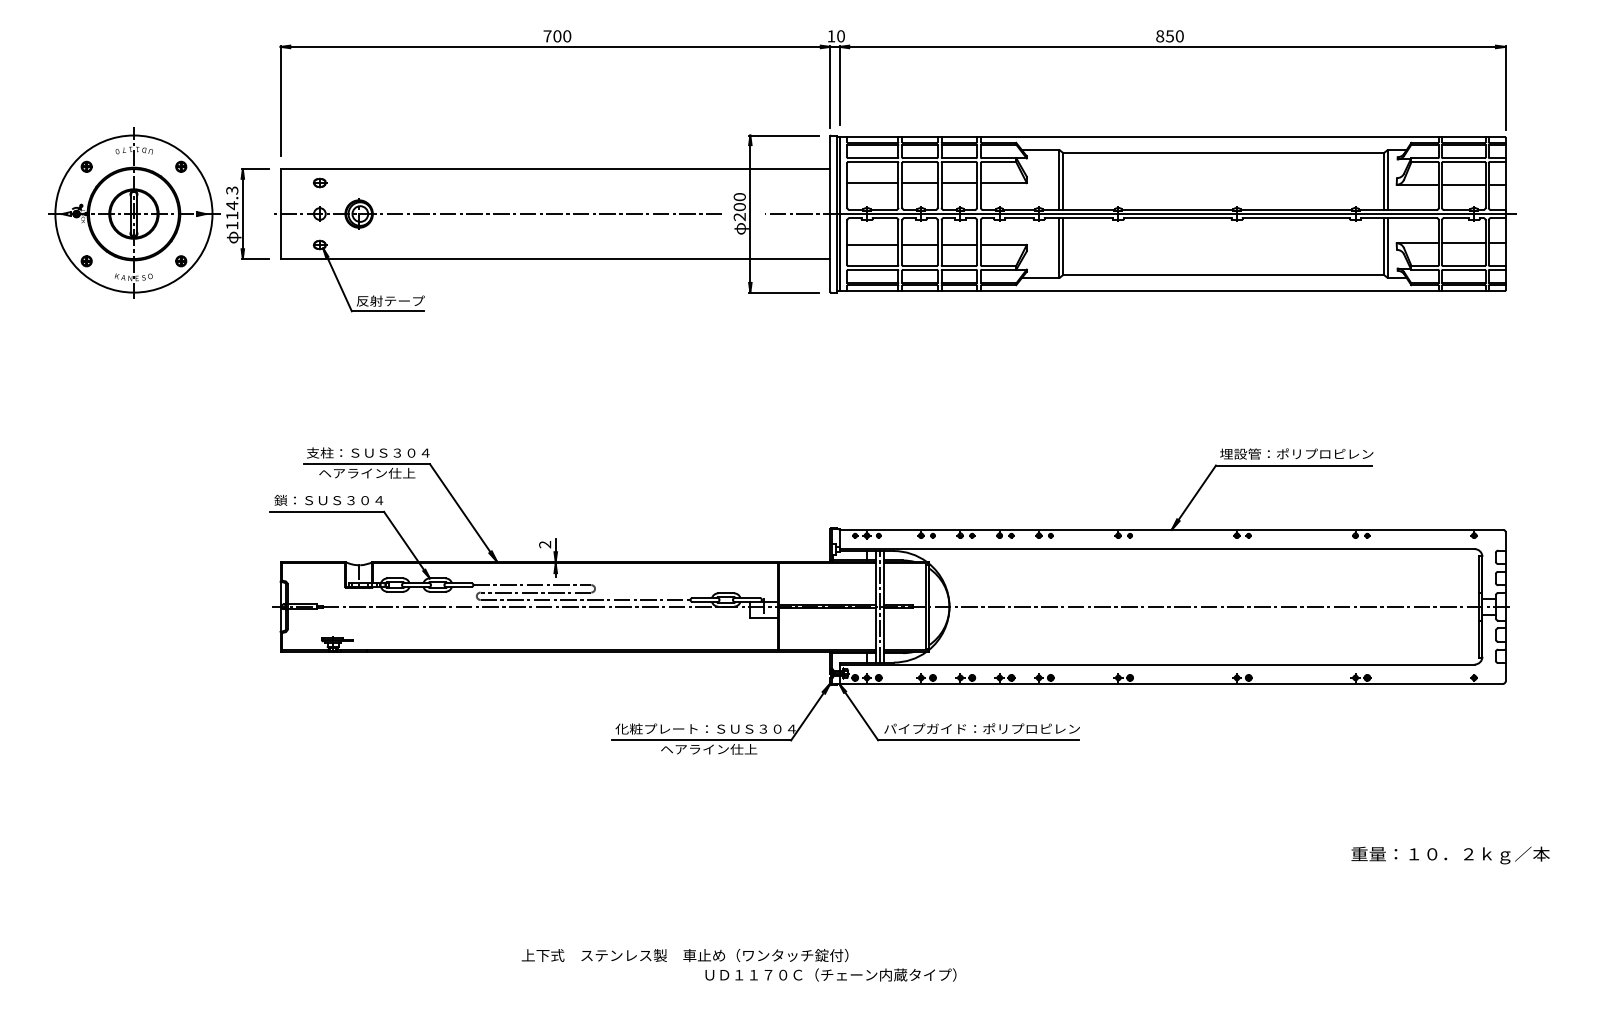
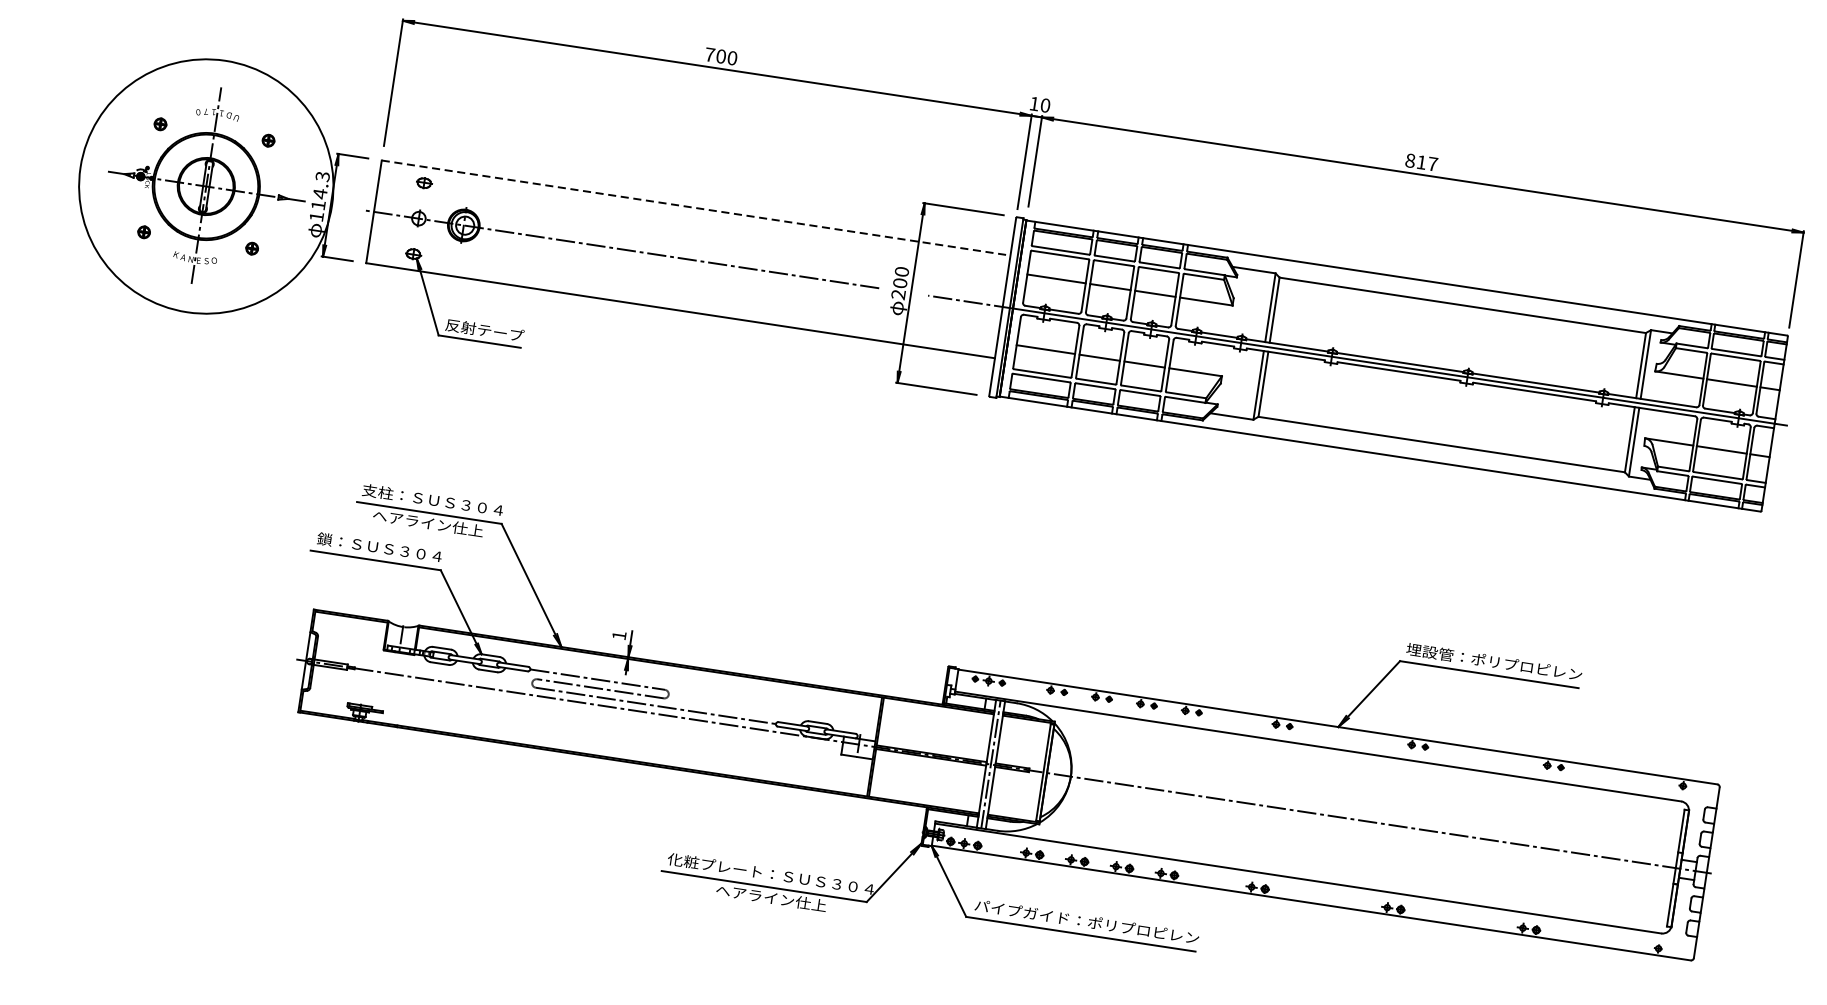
text: (1174, 36) -> (1426, 163), 850 -> 817
line: (555, 169) -> (696, 208), solid -> dashed
circle: (133, 213) -> (205, 185), size x1.4
text: (544, 544) -> (618, 635), 2 -> 1

